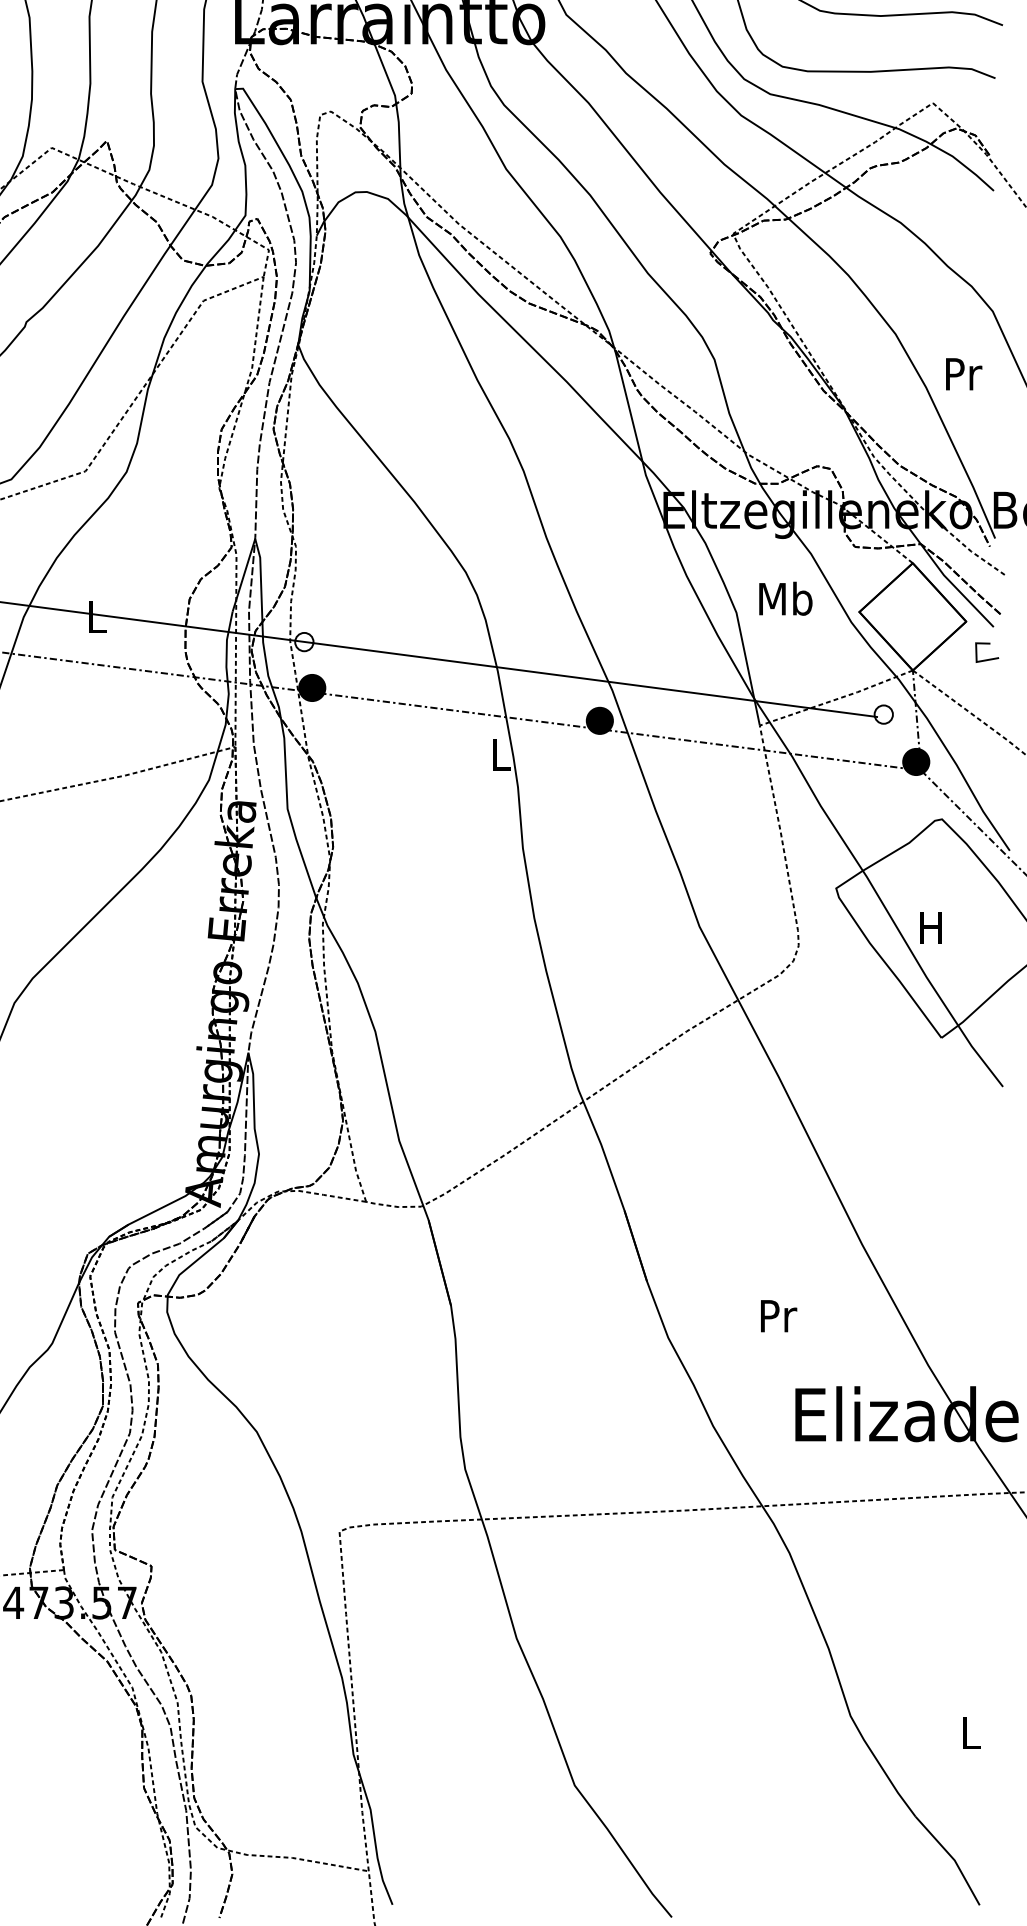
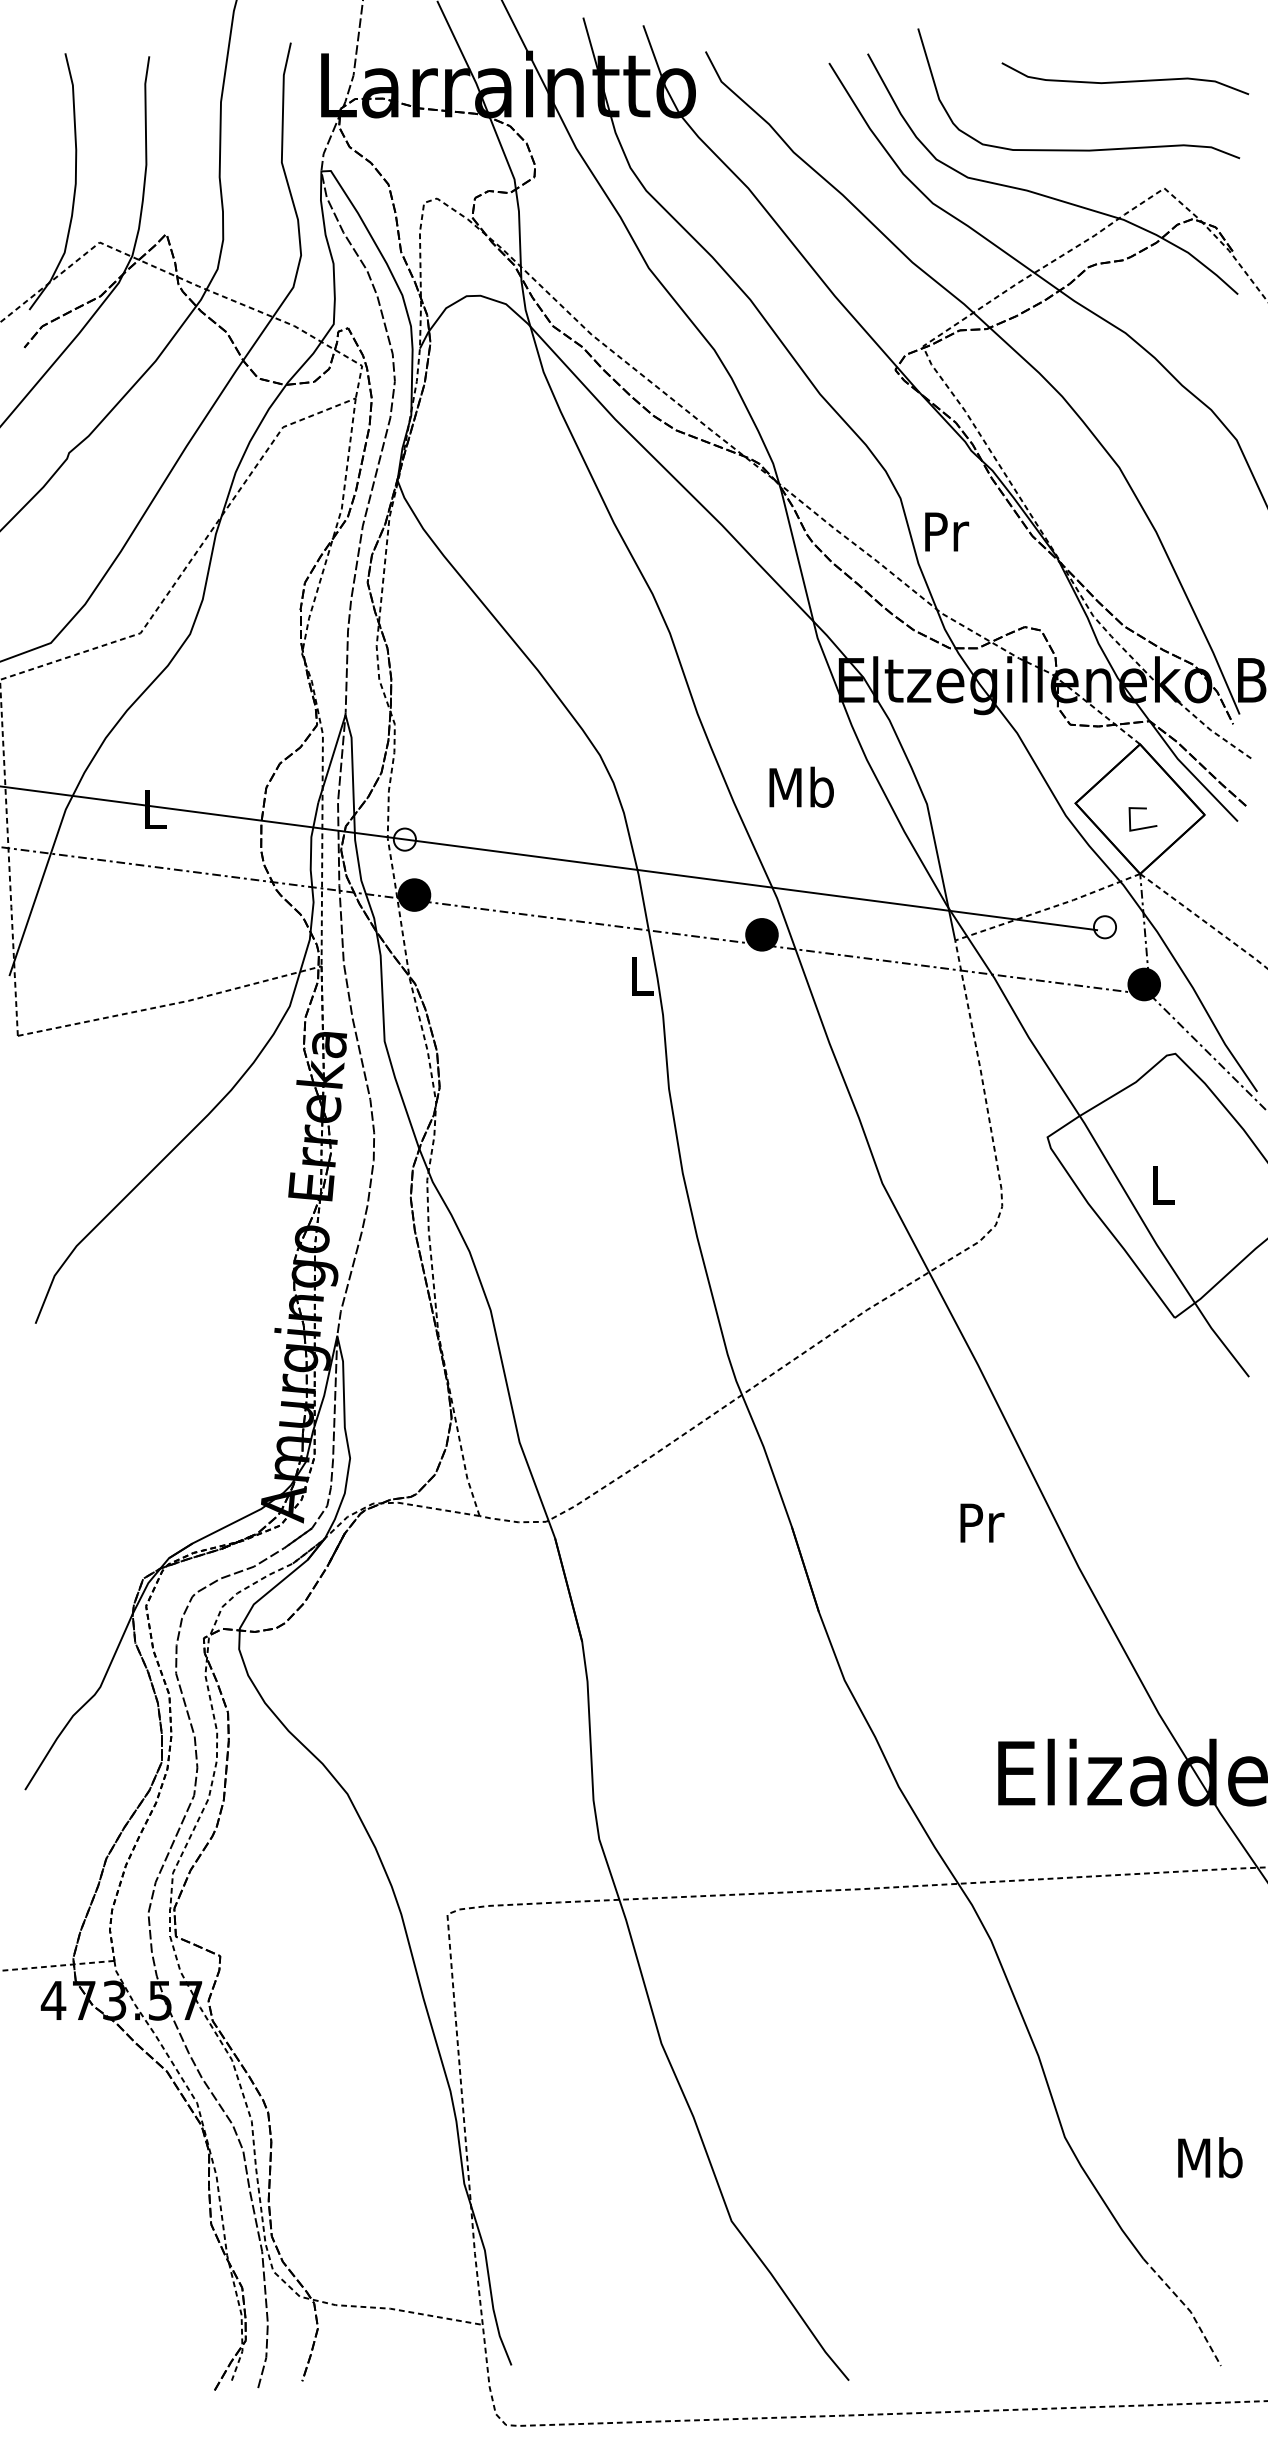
text: (964, 373) -> (947, 531), moved
text: (785, 598) -> (801, 786), moved
line: (986, 659) -> (1142, 827), moved
text: (930, 928) -> (1161, 1185), H -> L
text: (779, 1315) -> (982, 1522), moved
text: (971, 1732) -> (1210, 2157), L -> Mb
line: (952, 1858) -> (1188, 2309), solid -> dashed

